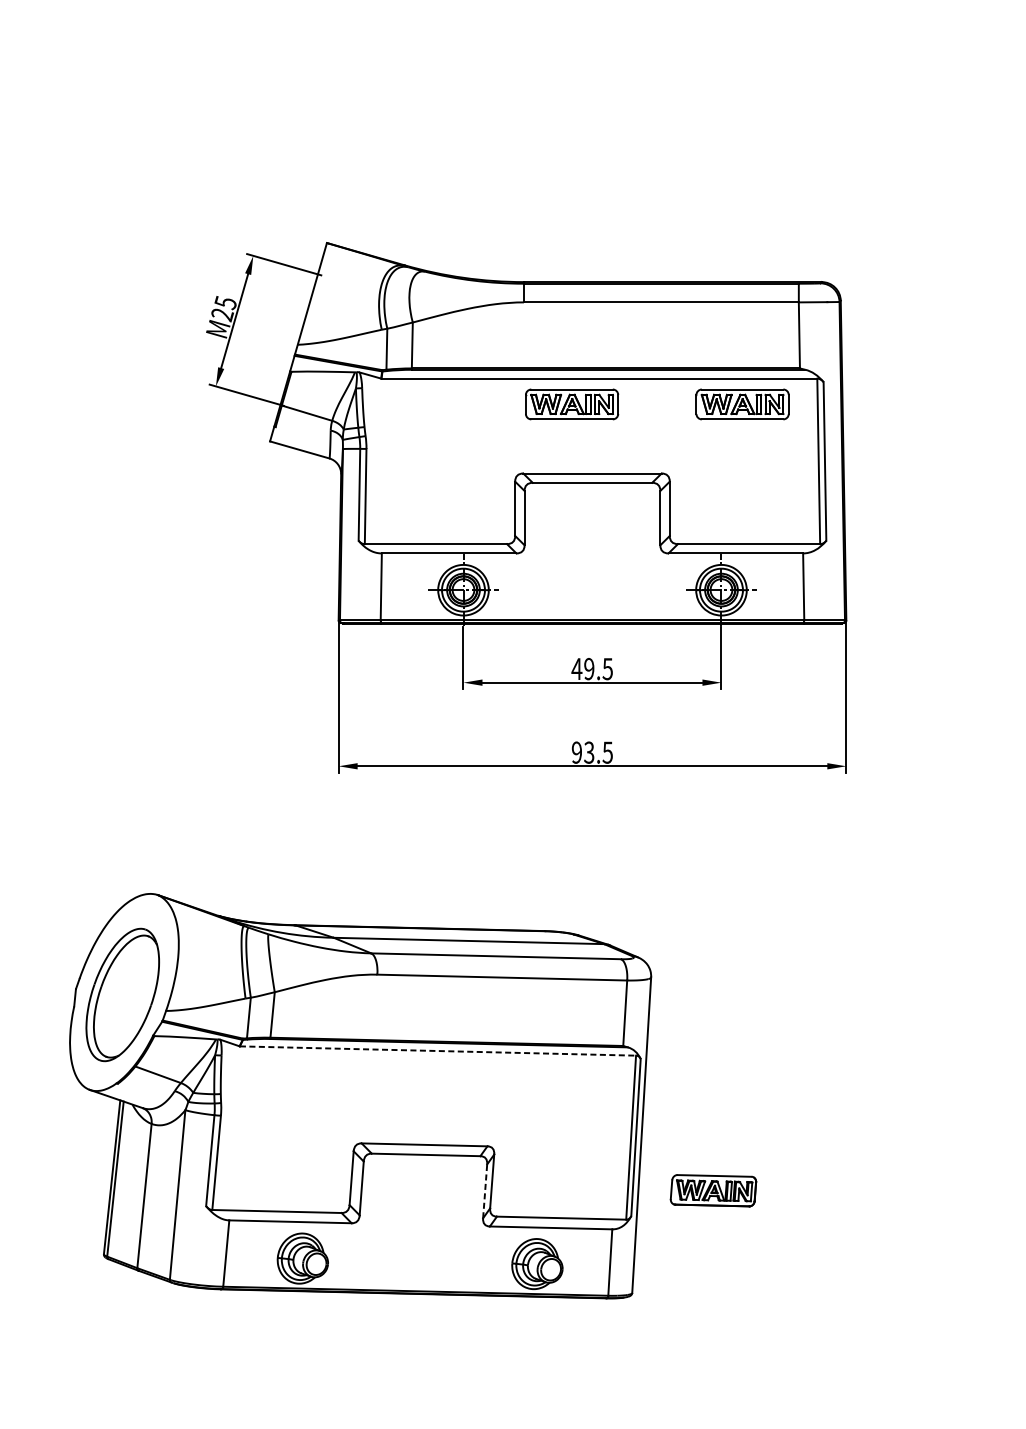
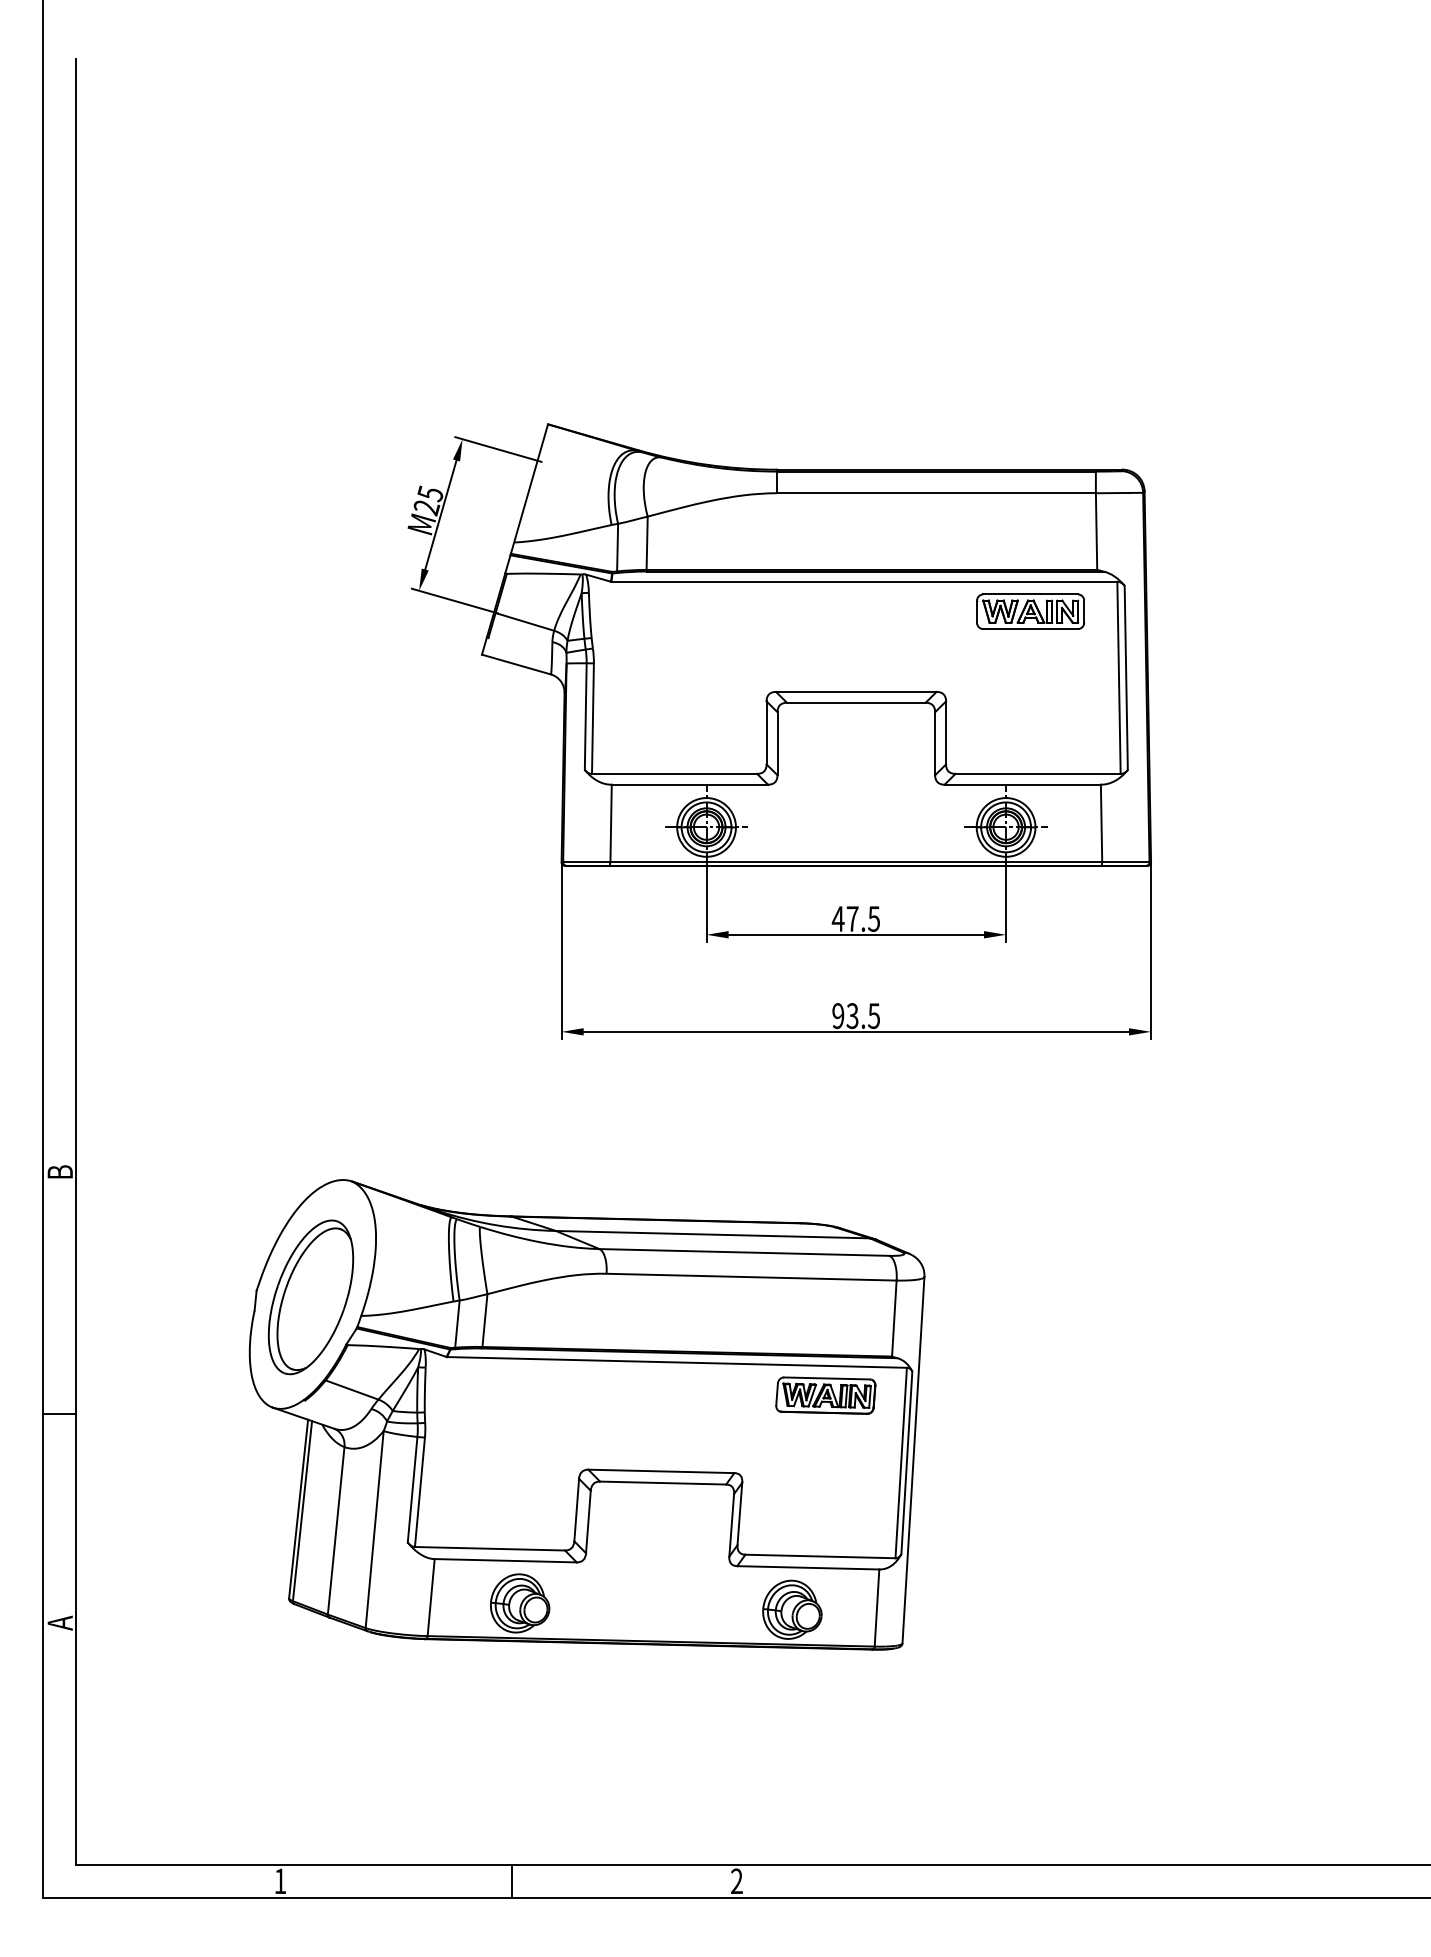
part: (571, 404) -> (832, 611), removed
text: (589, 668) -> (852, 918), 49.5 -> 47.5
line: (438, 1051) -> (677, 1362), dashed -> solid
line: (484, 1190) -> (731, 1524), dashed -> solid
part: (713, 1190) -> (825, 1395), moved

